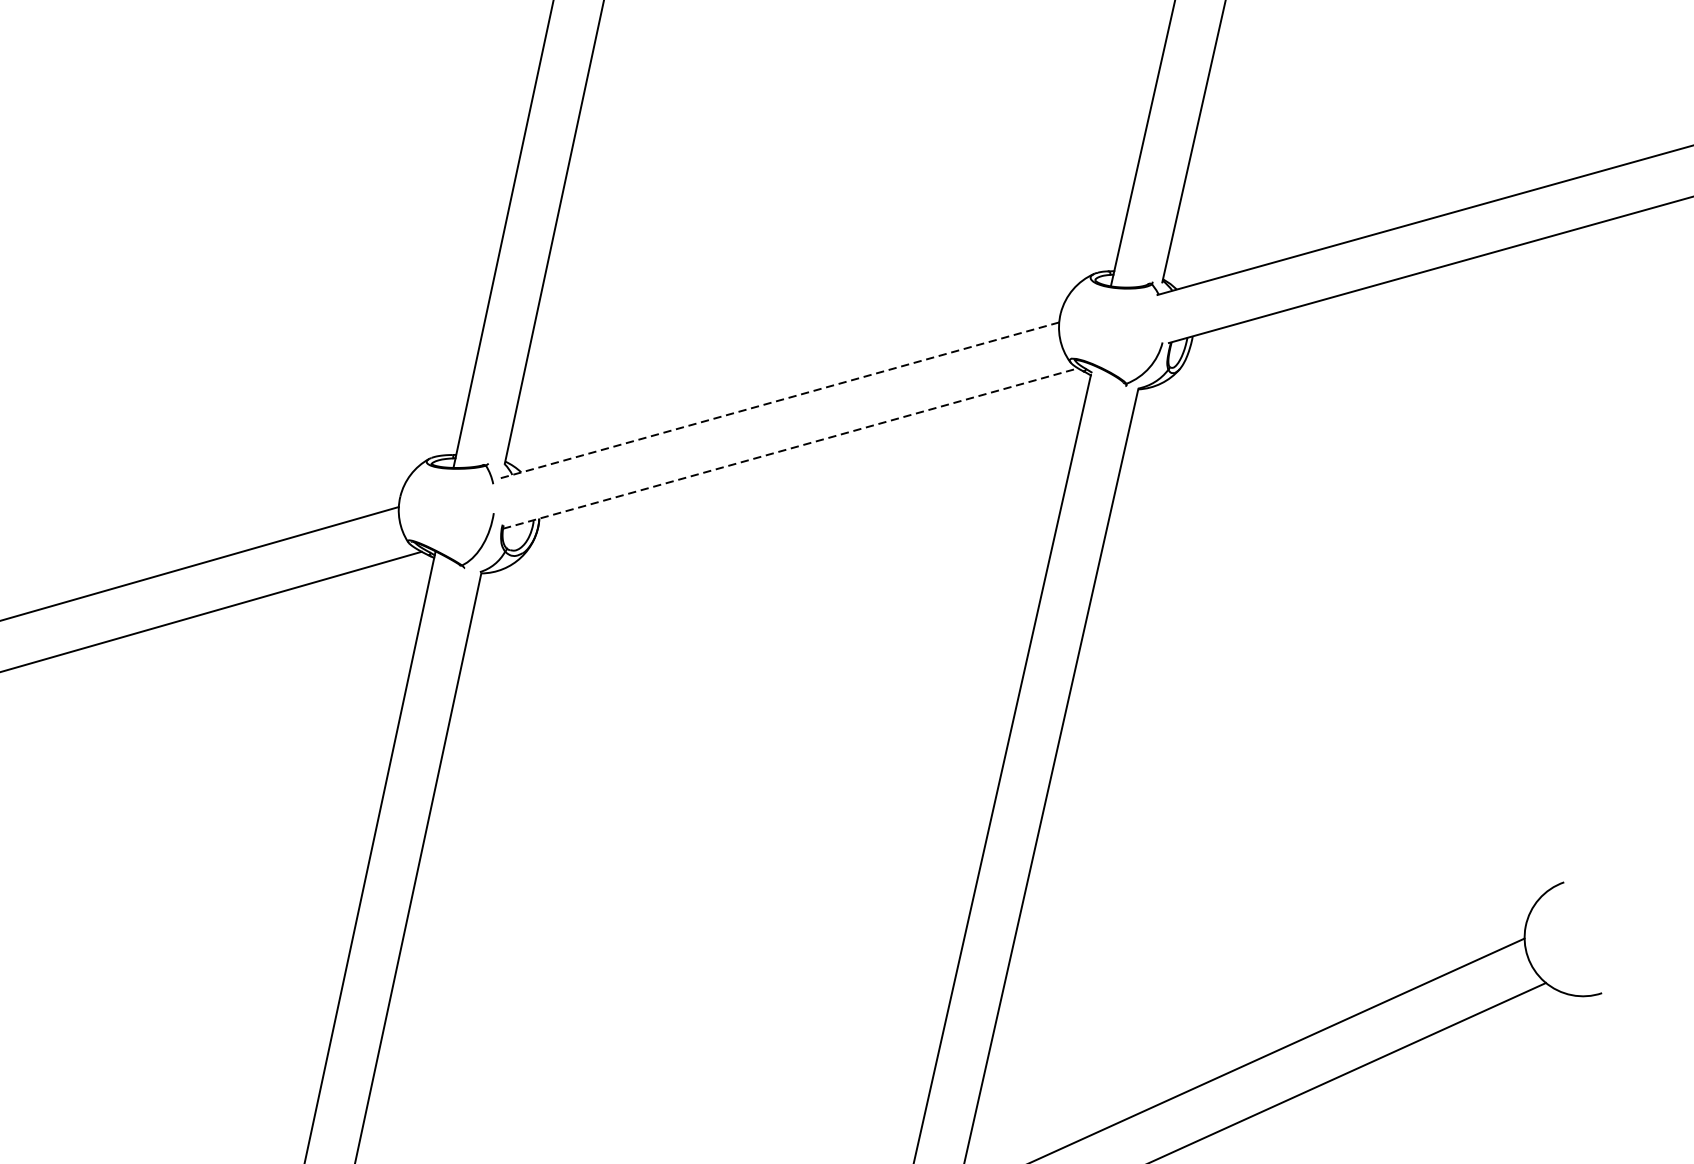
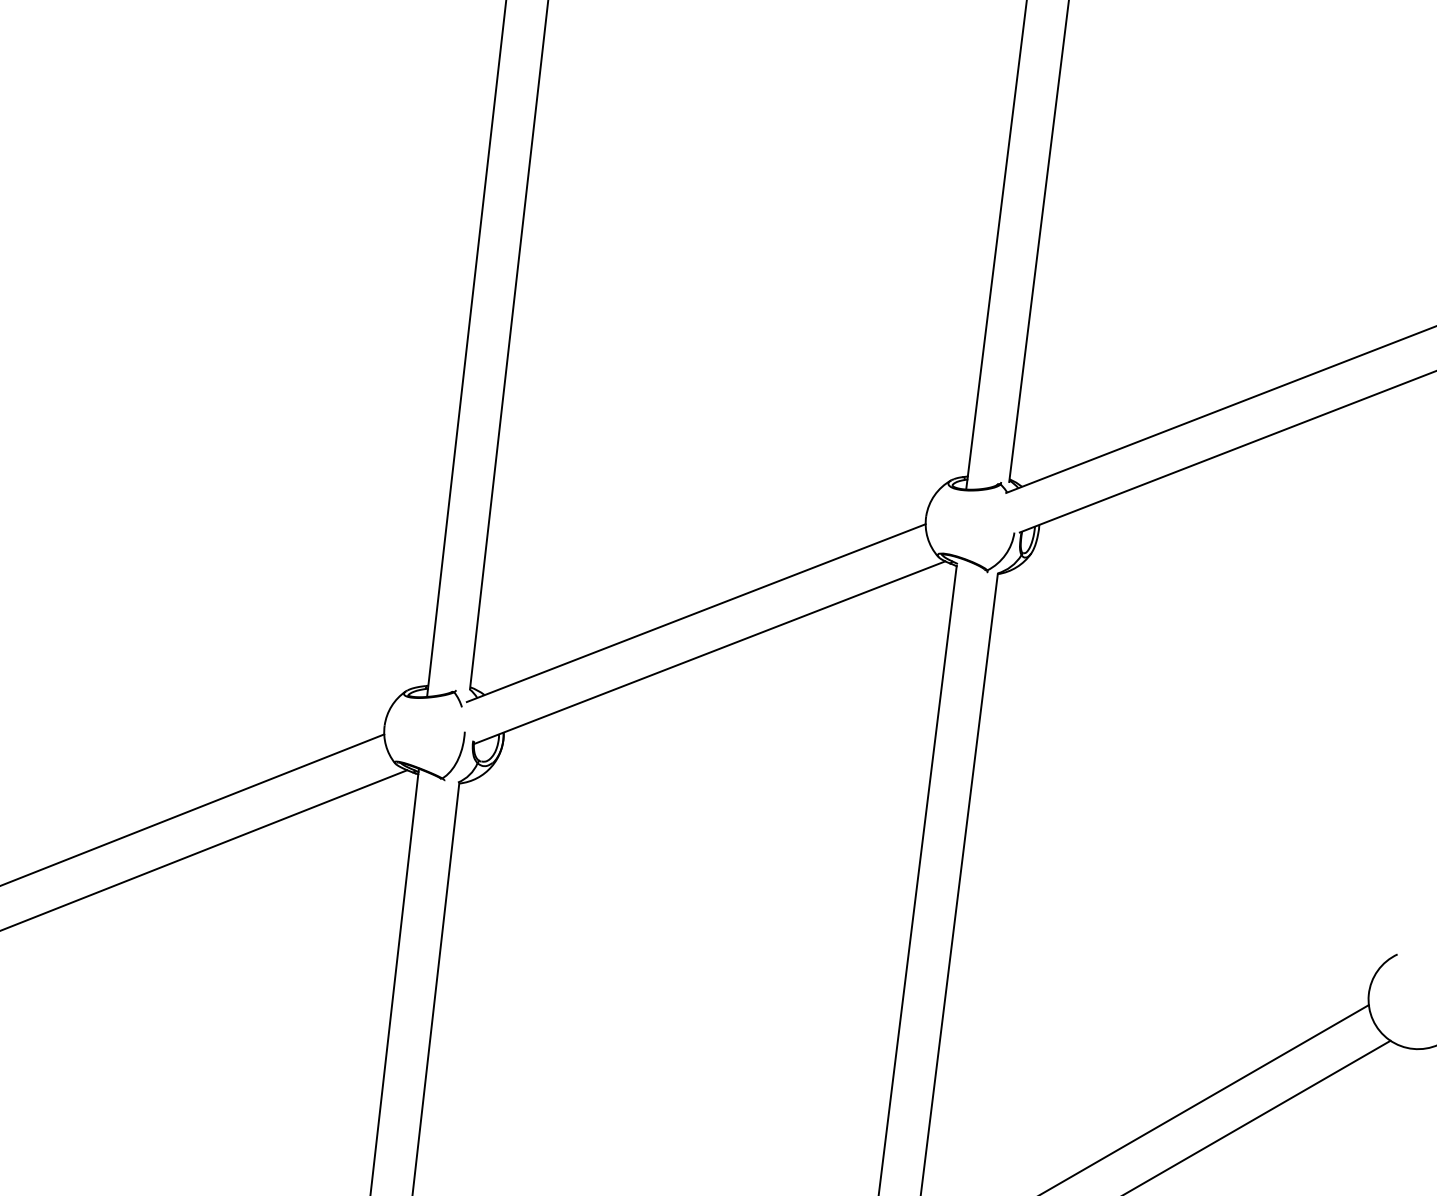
line: (778, 400) -> (695, 613), dashed -> solid
line: (790, 448) -> (709, 652), dashed -> solid

